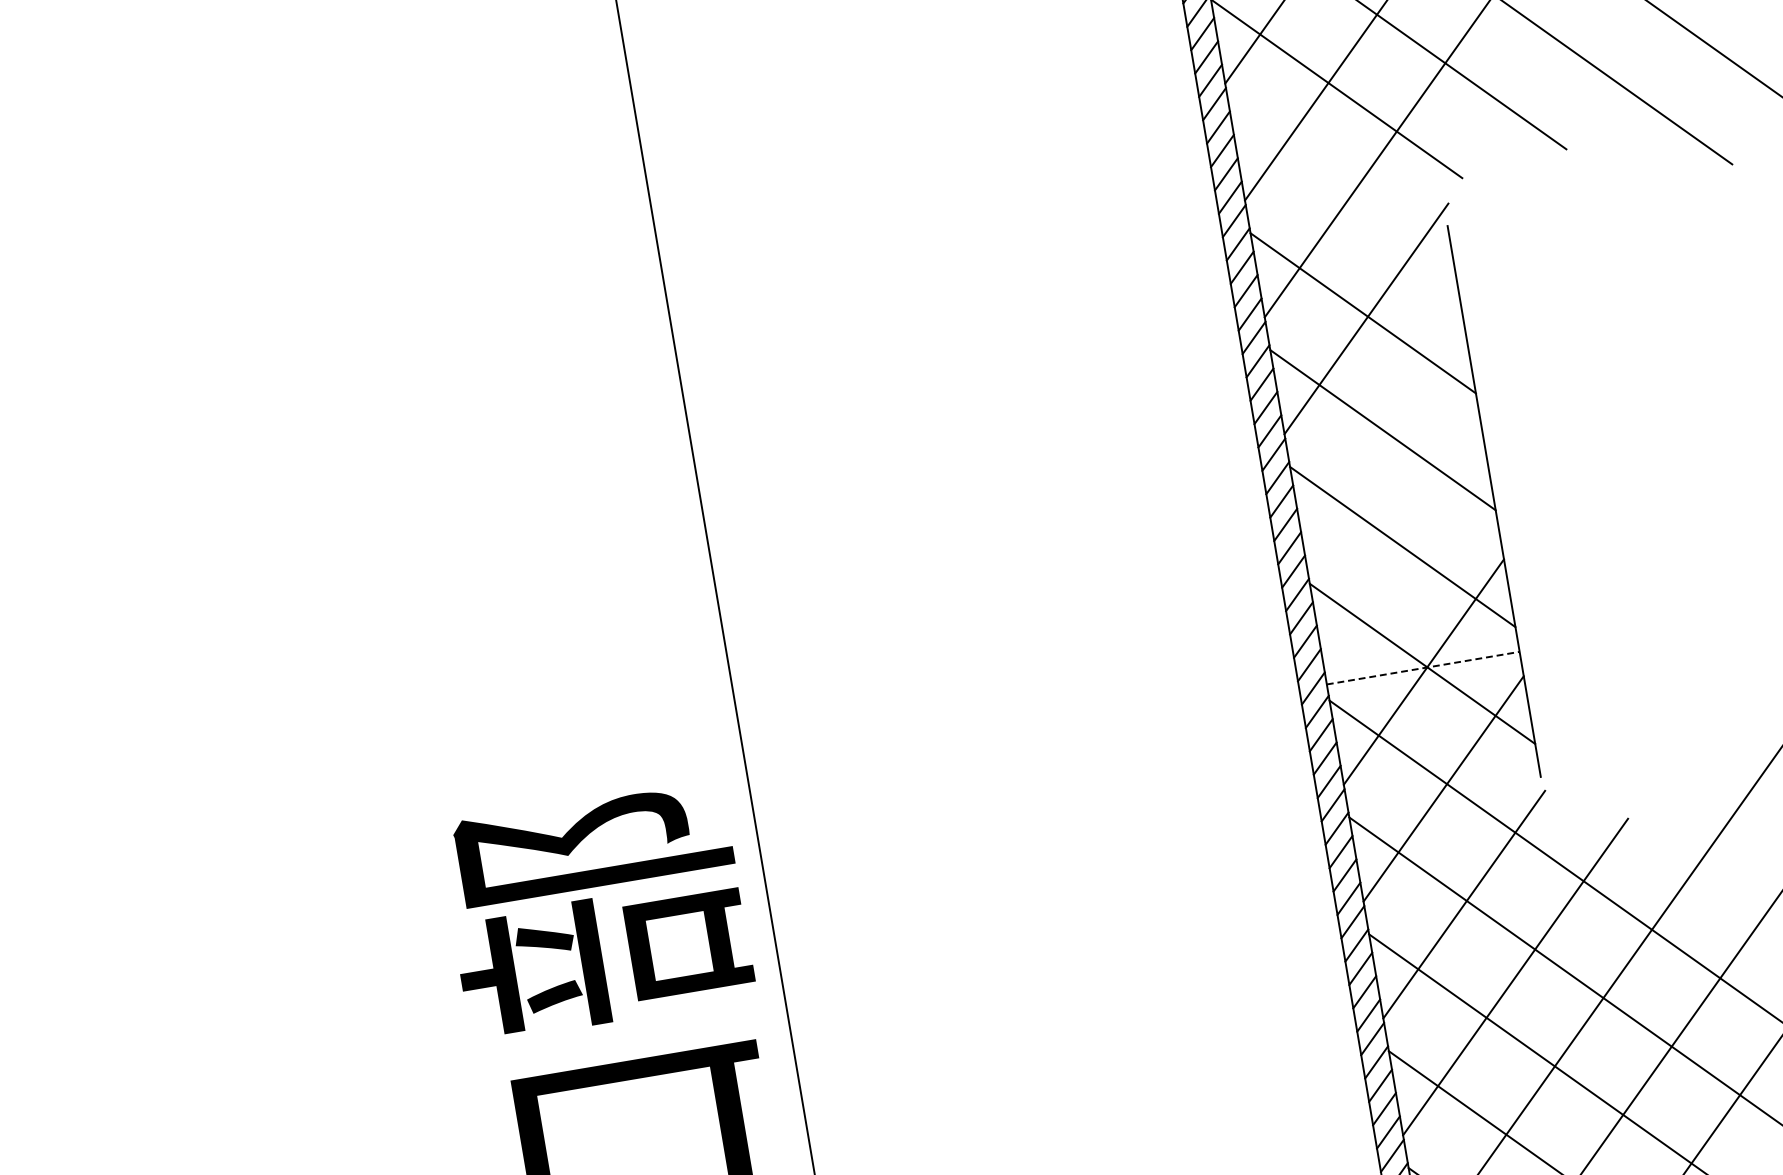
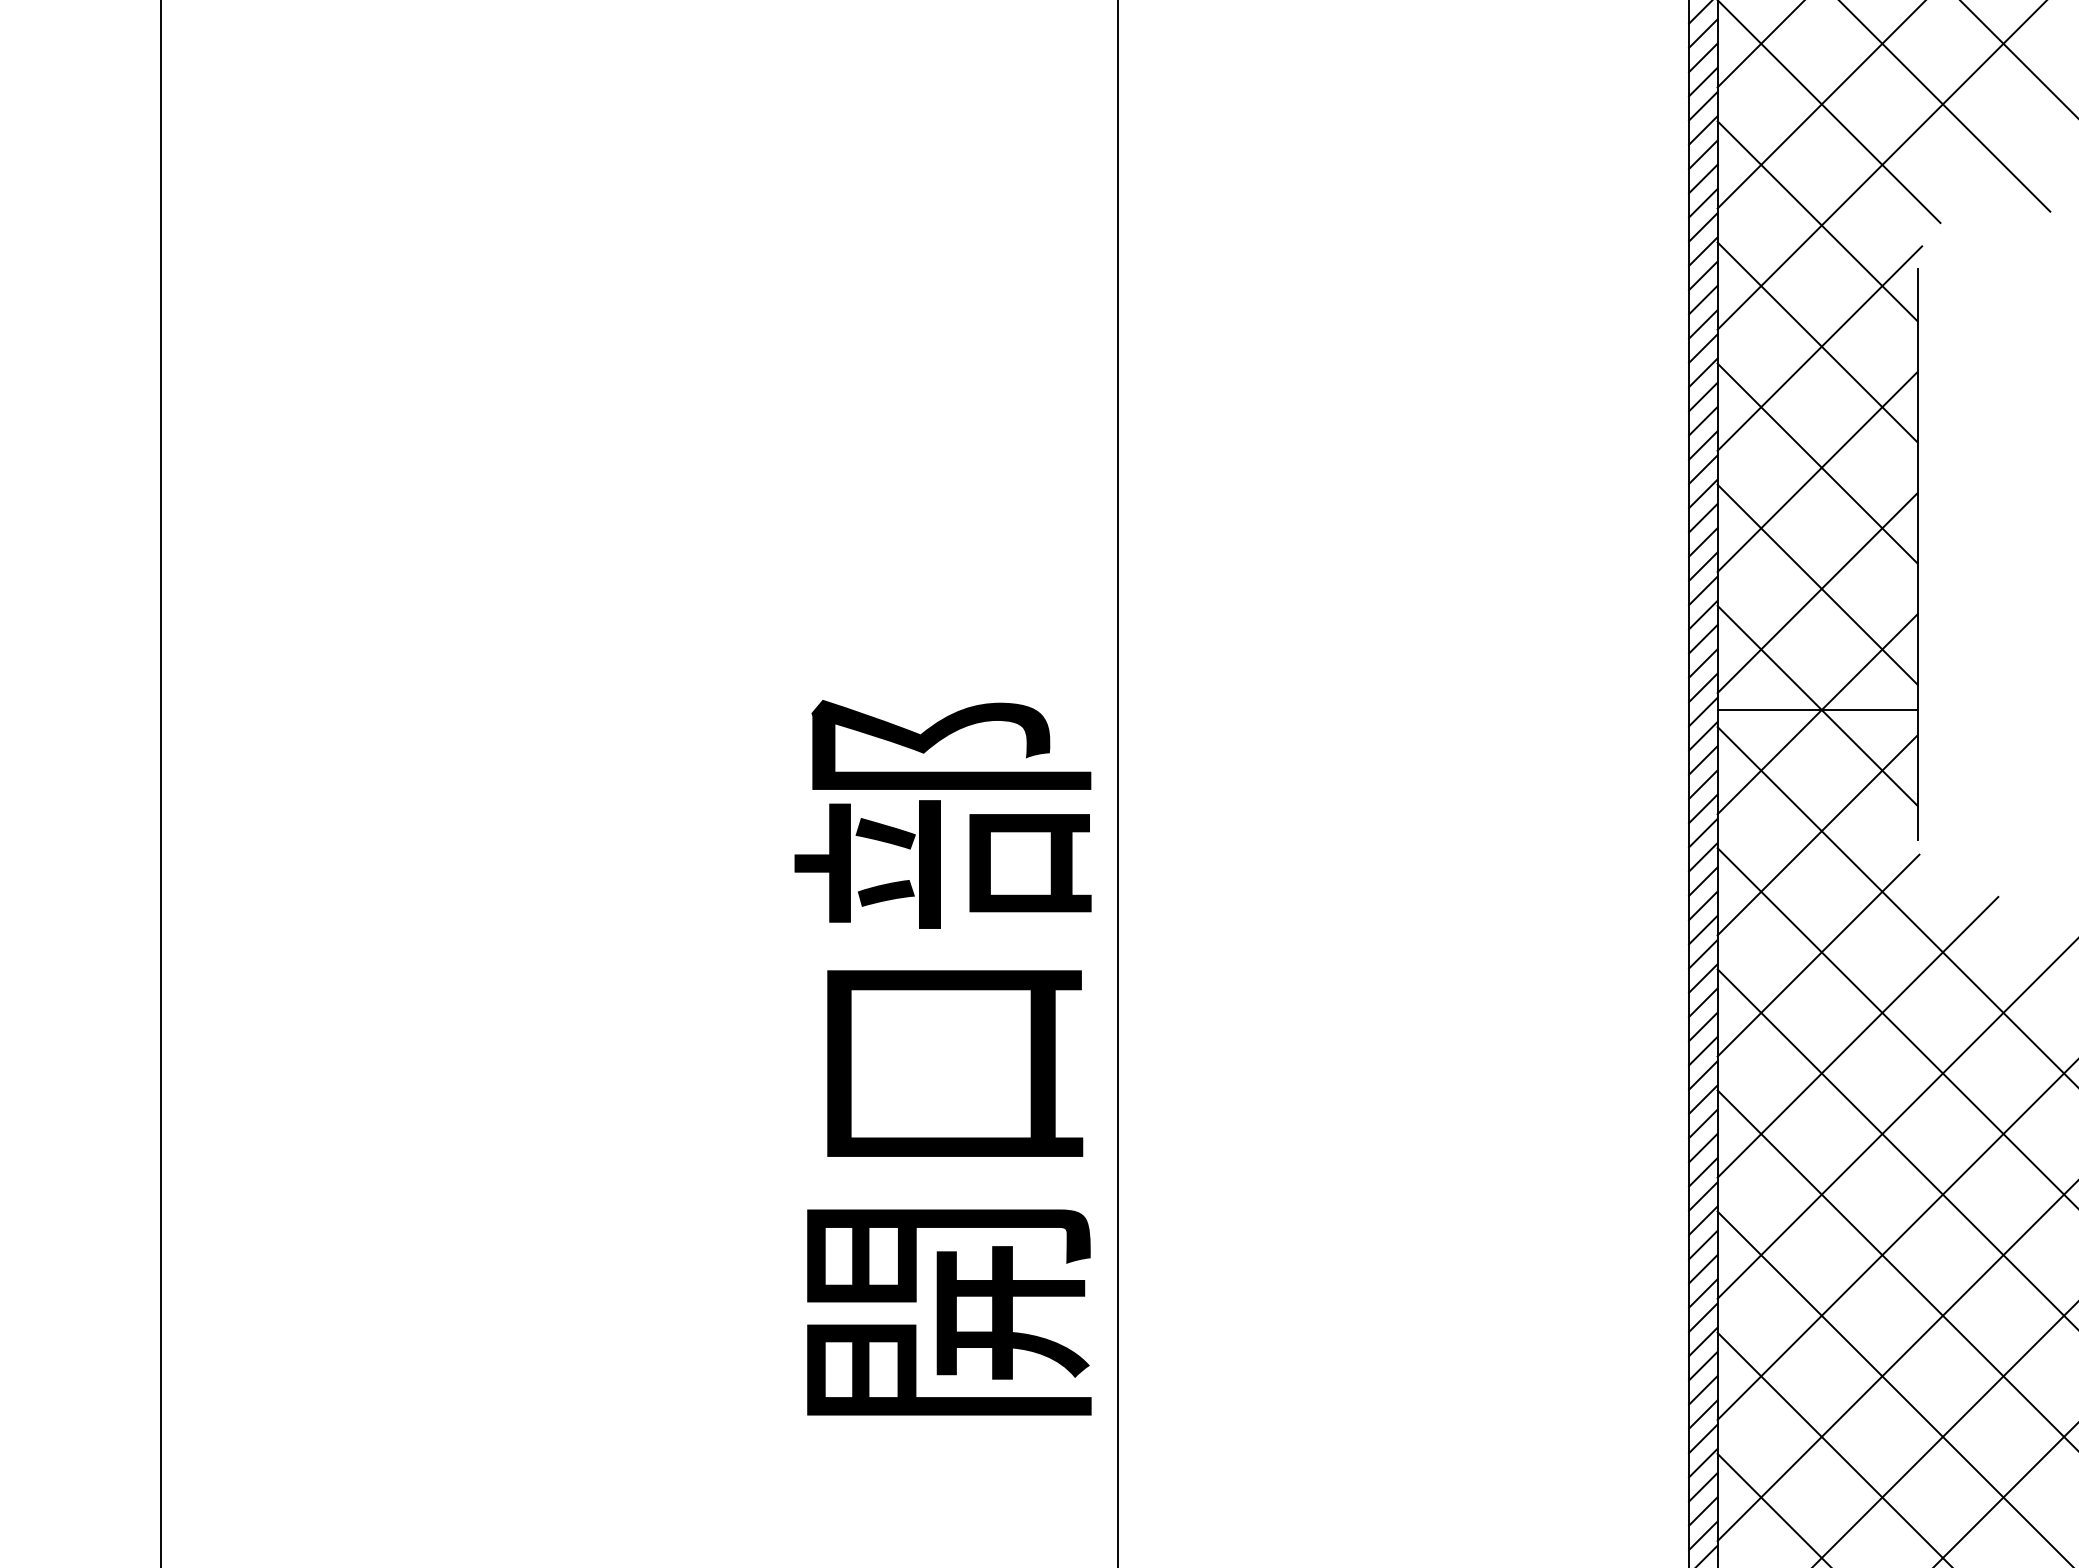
line: (1343, 196) -> (1817, 221), added
line: (1384, 437) -> (1817, 471), added
line: (1404, 555) -> (1817, 593), added
line: (1423, 668) -> (1817, 710), dashed -> solid

